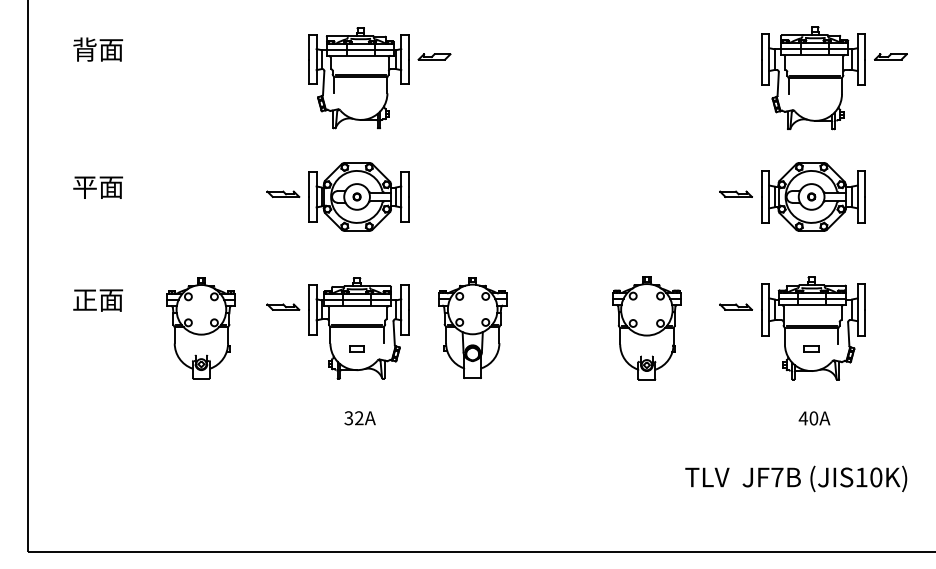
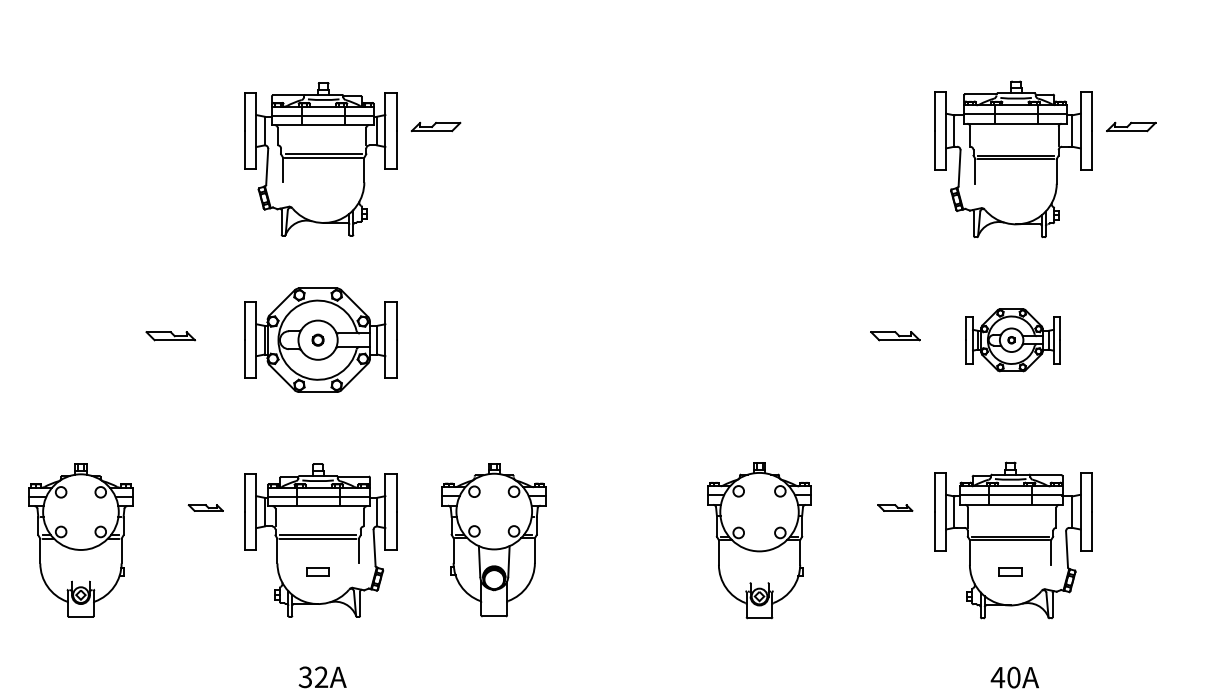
part: (283, 193) -> (170, 334), moved
part: (813, 196) -> (1013, 339), size x0.6
part: (283, 306) -> (205, 507), size x0.7
part: (735, 306) -> (894, 507), size x0.7

